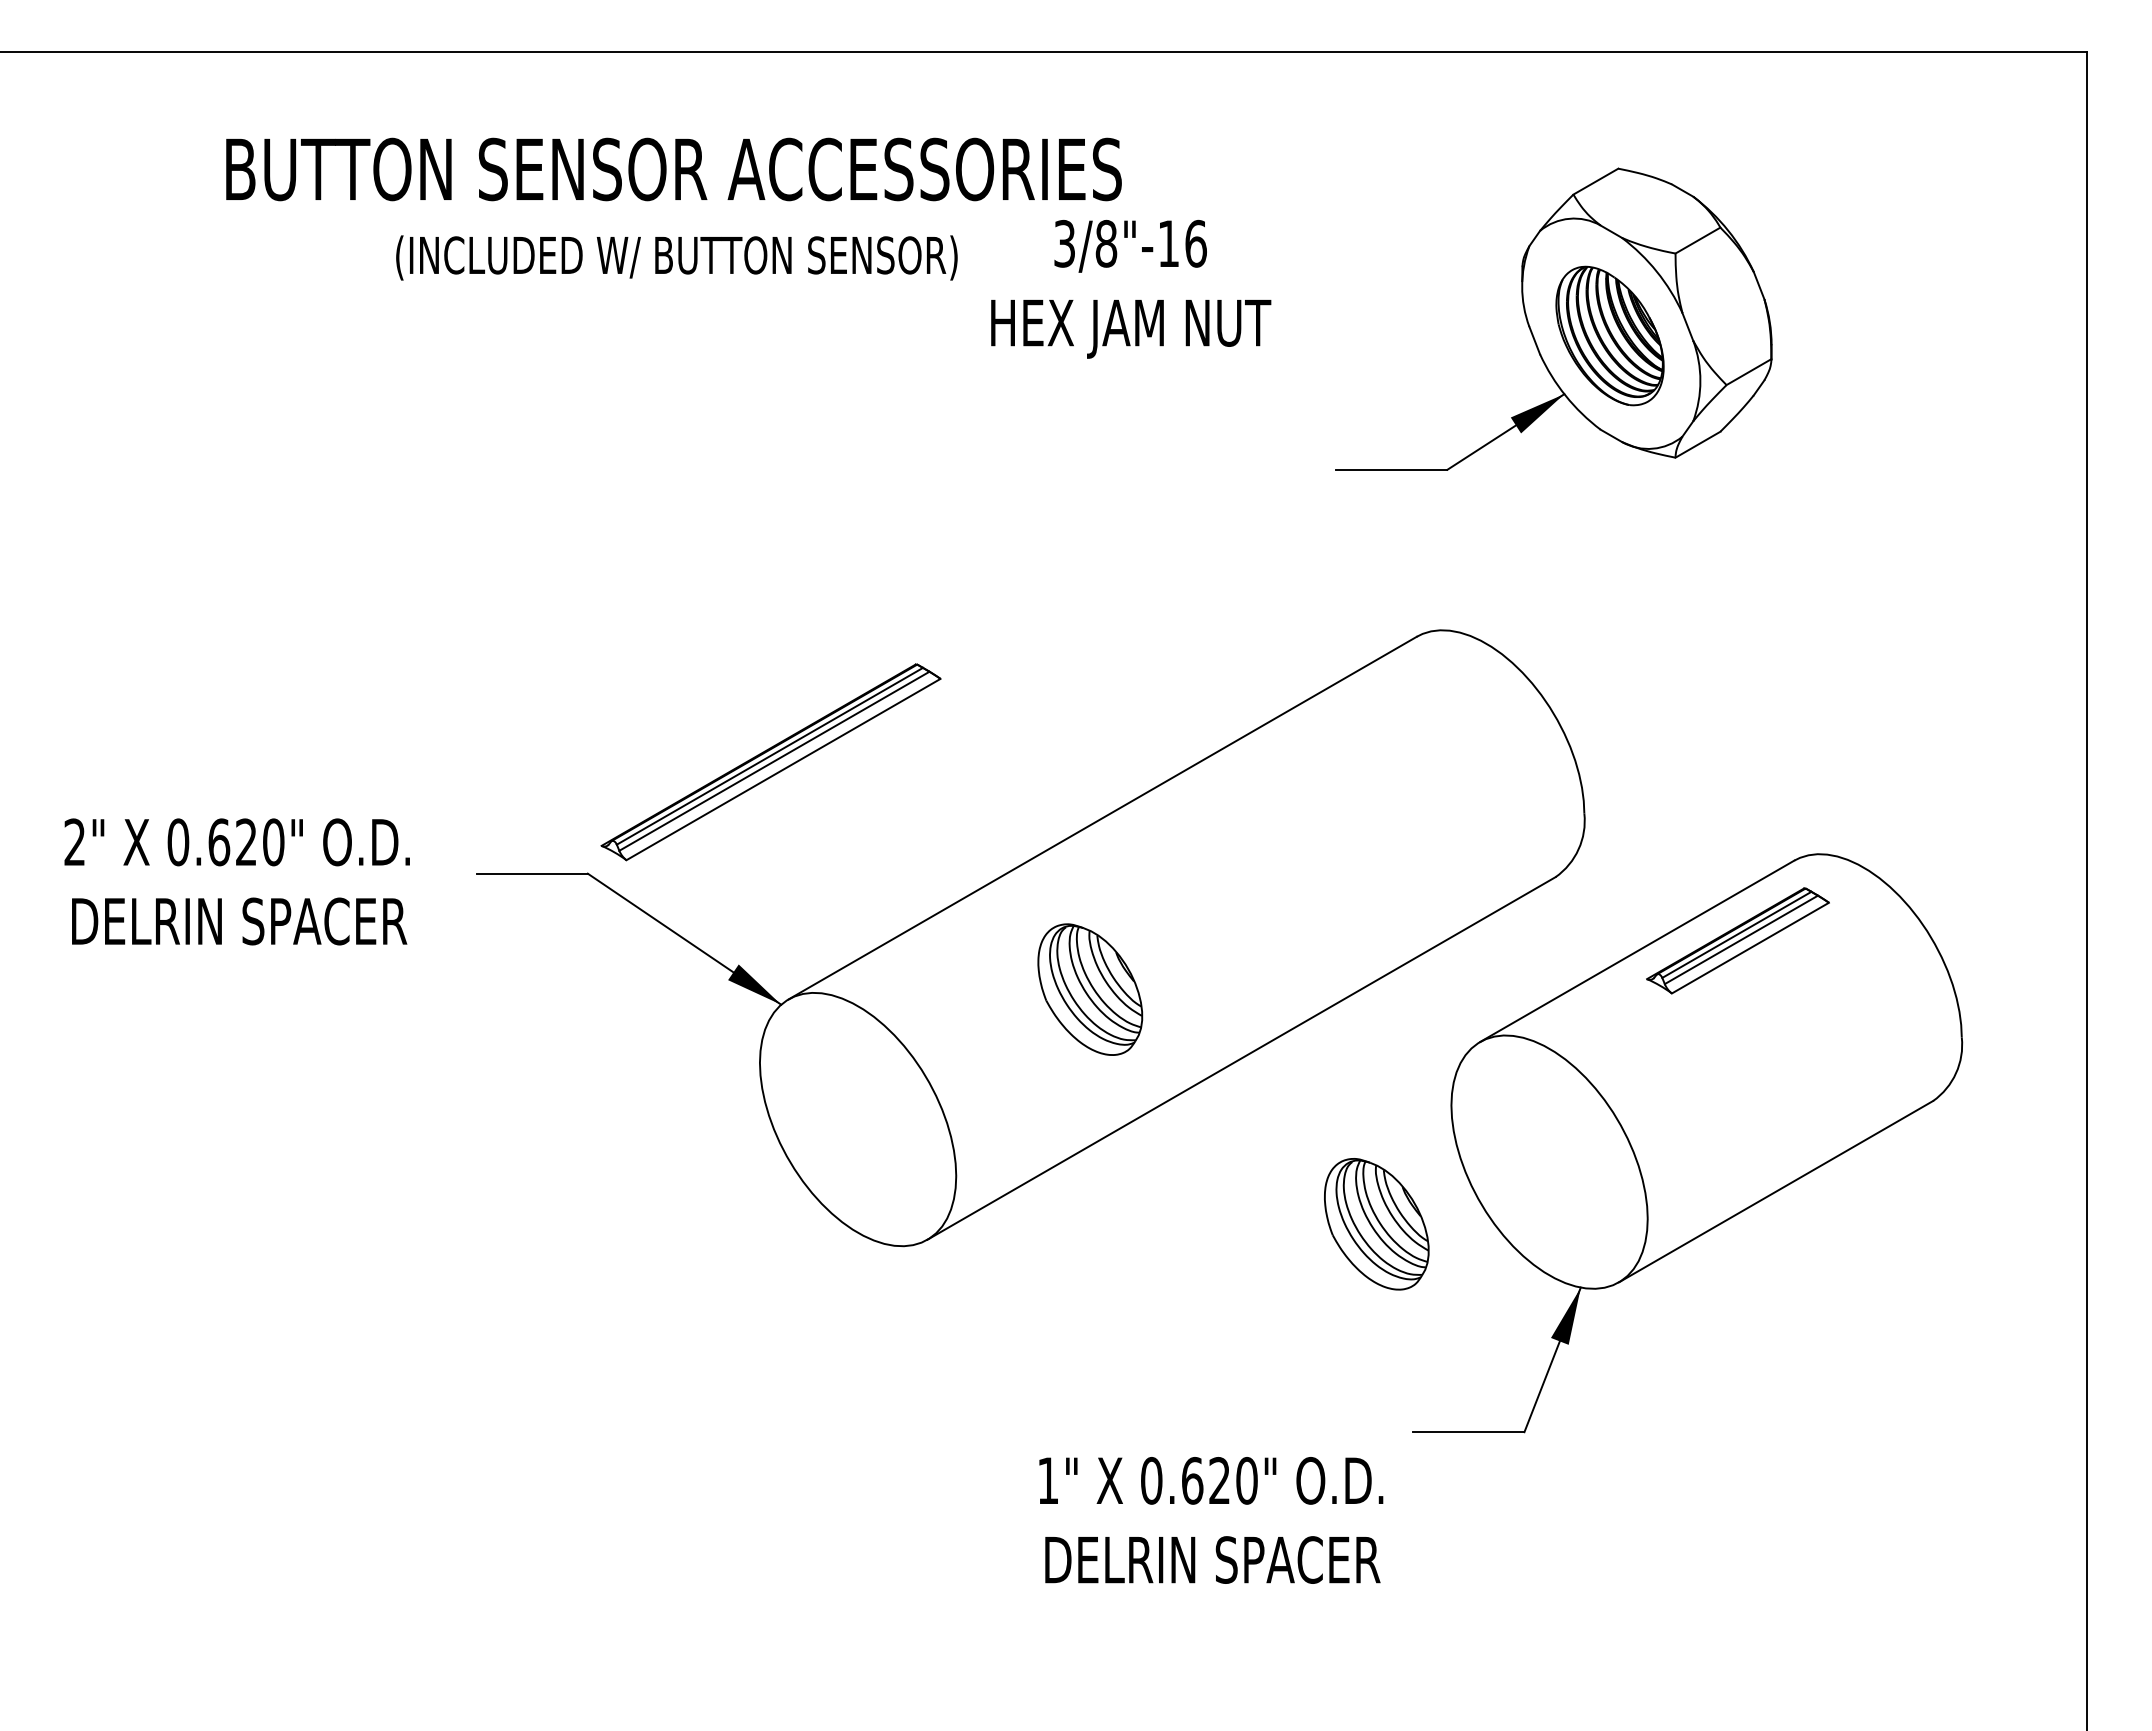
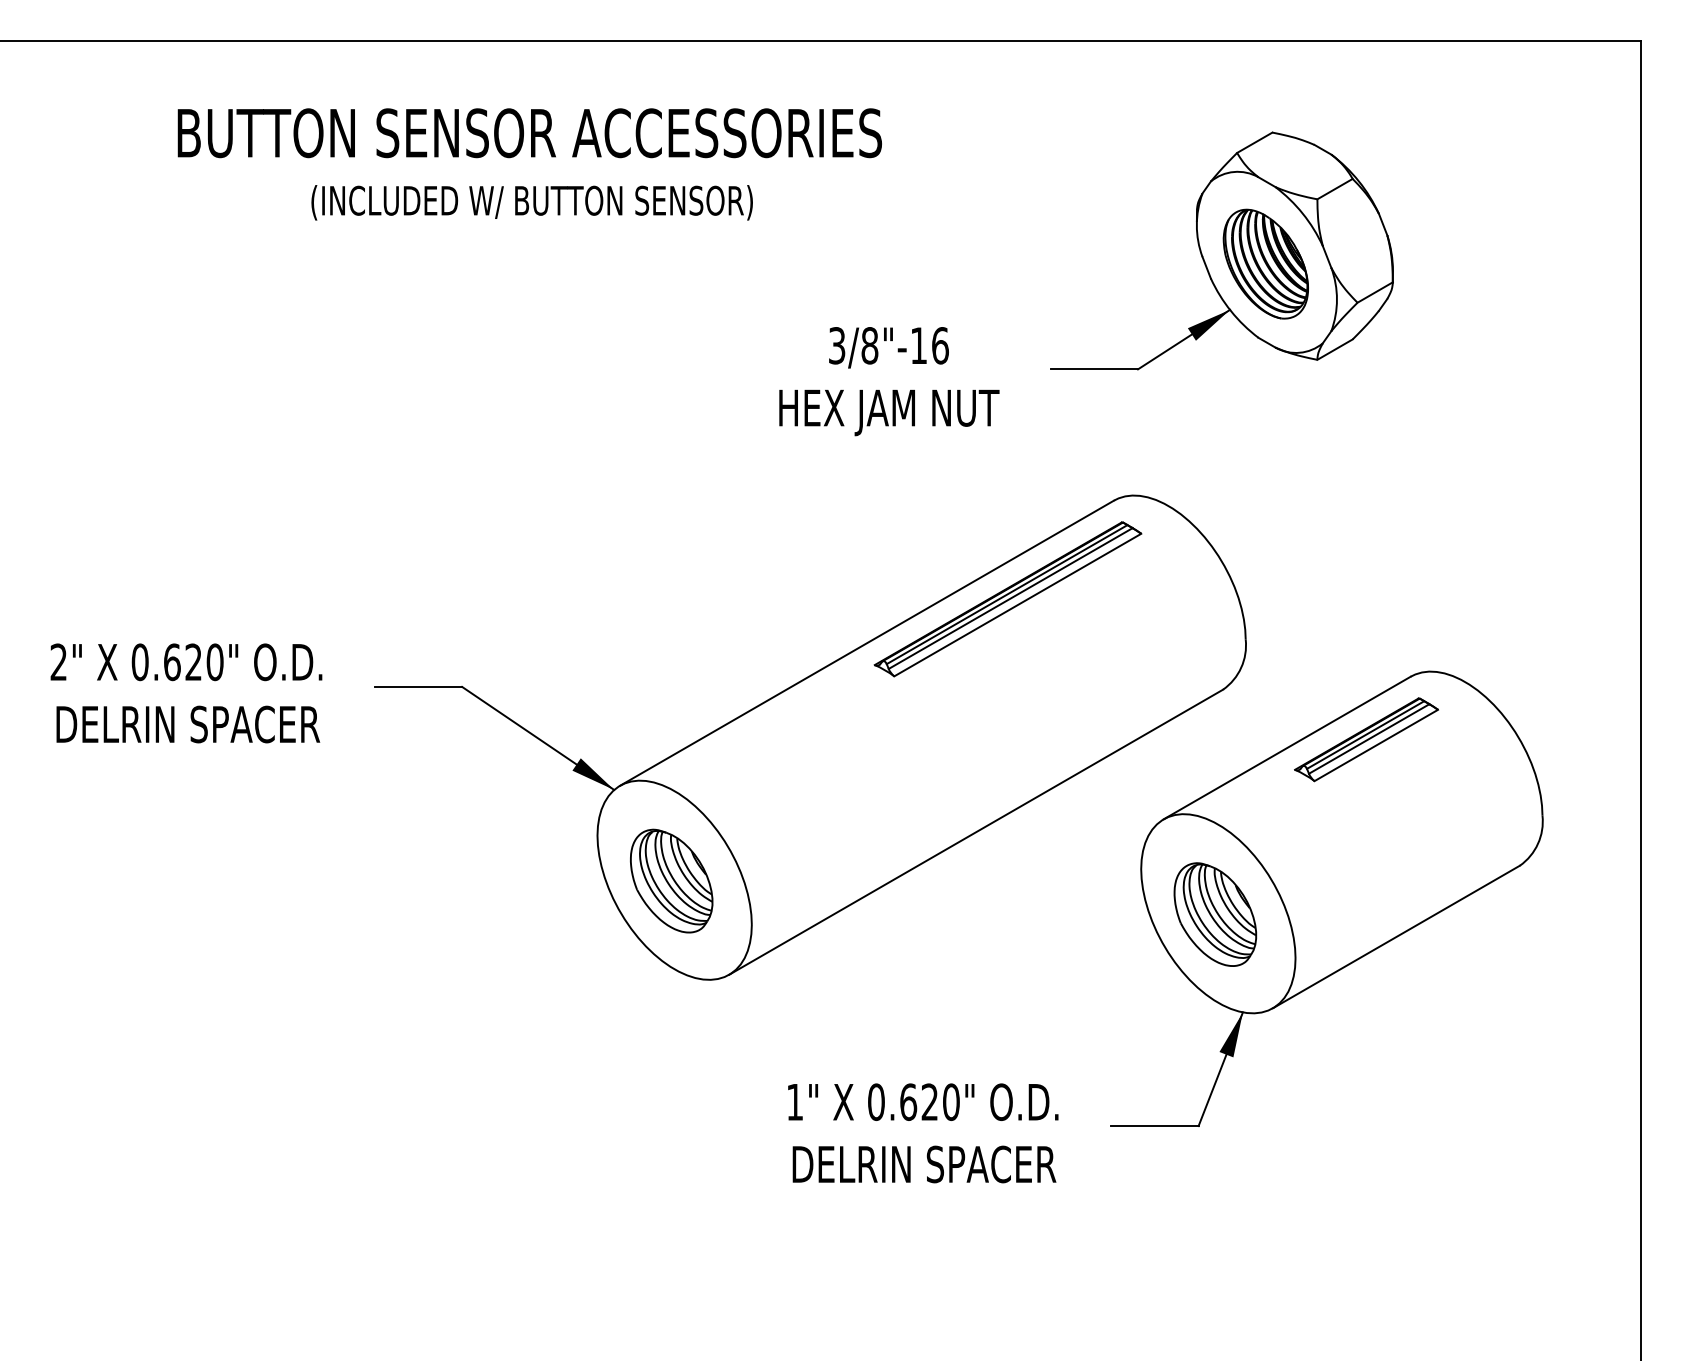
text: (1131, 289) -> (889, 381), moved
part: (770, 762) -> (1007, 599), moved
part: (1090, 989) -> (671, 881), moved
part: (1376, 1224) -> (1215, 914), moved
text: (1211, 1520) -> (923, 1133), moved

